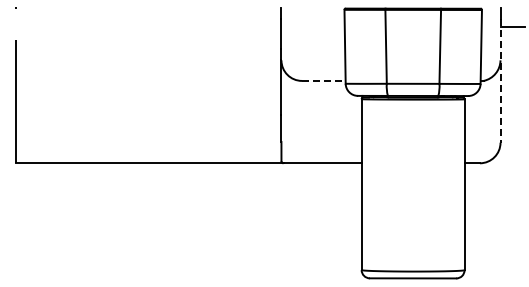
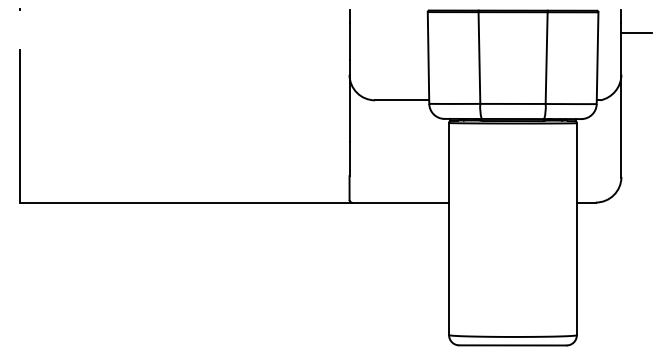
line: (323, 80) -> (401, 99), dashed -> solid
line: (500, 81) -> (621, 101), dashed -> solid

